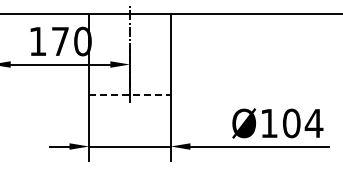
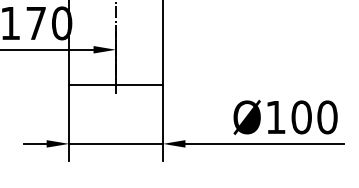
line: (129, 95) -> (115, 85), dashed -> solid
text: (313, 123) -> (326, 117), Ø104 -> Ø100

